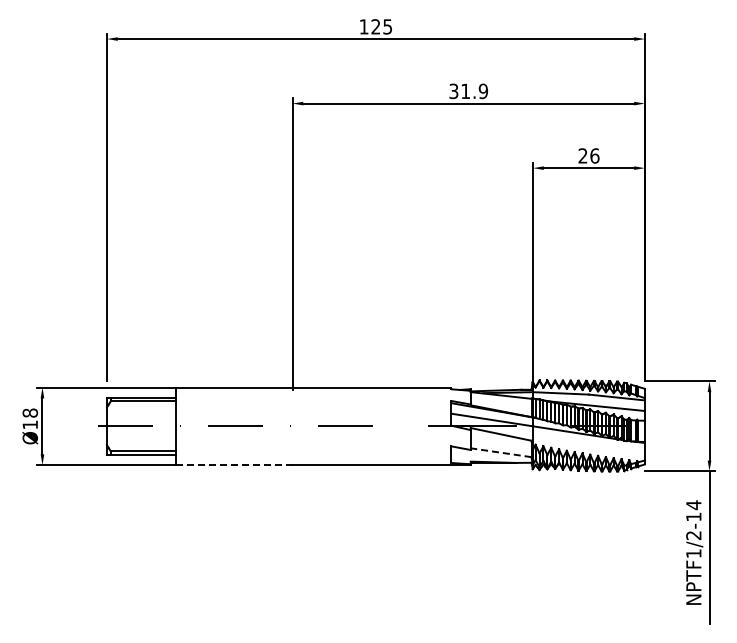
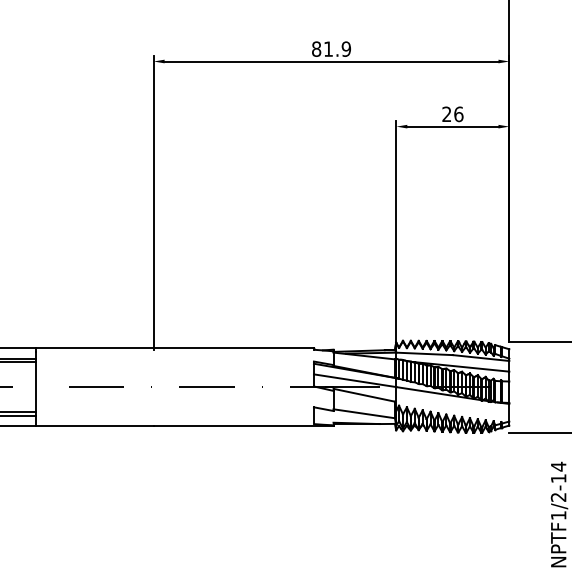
text: (453, 91) -> (316, 49), 31.9 -> 81.9
line: (501, 452) -> (364, 413), dashed -> solid
line: (233, 465) -> (94, 426), dashed -> solid

